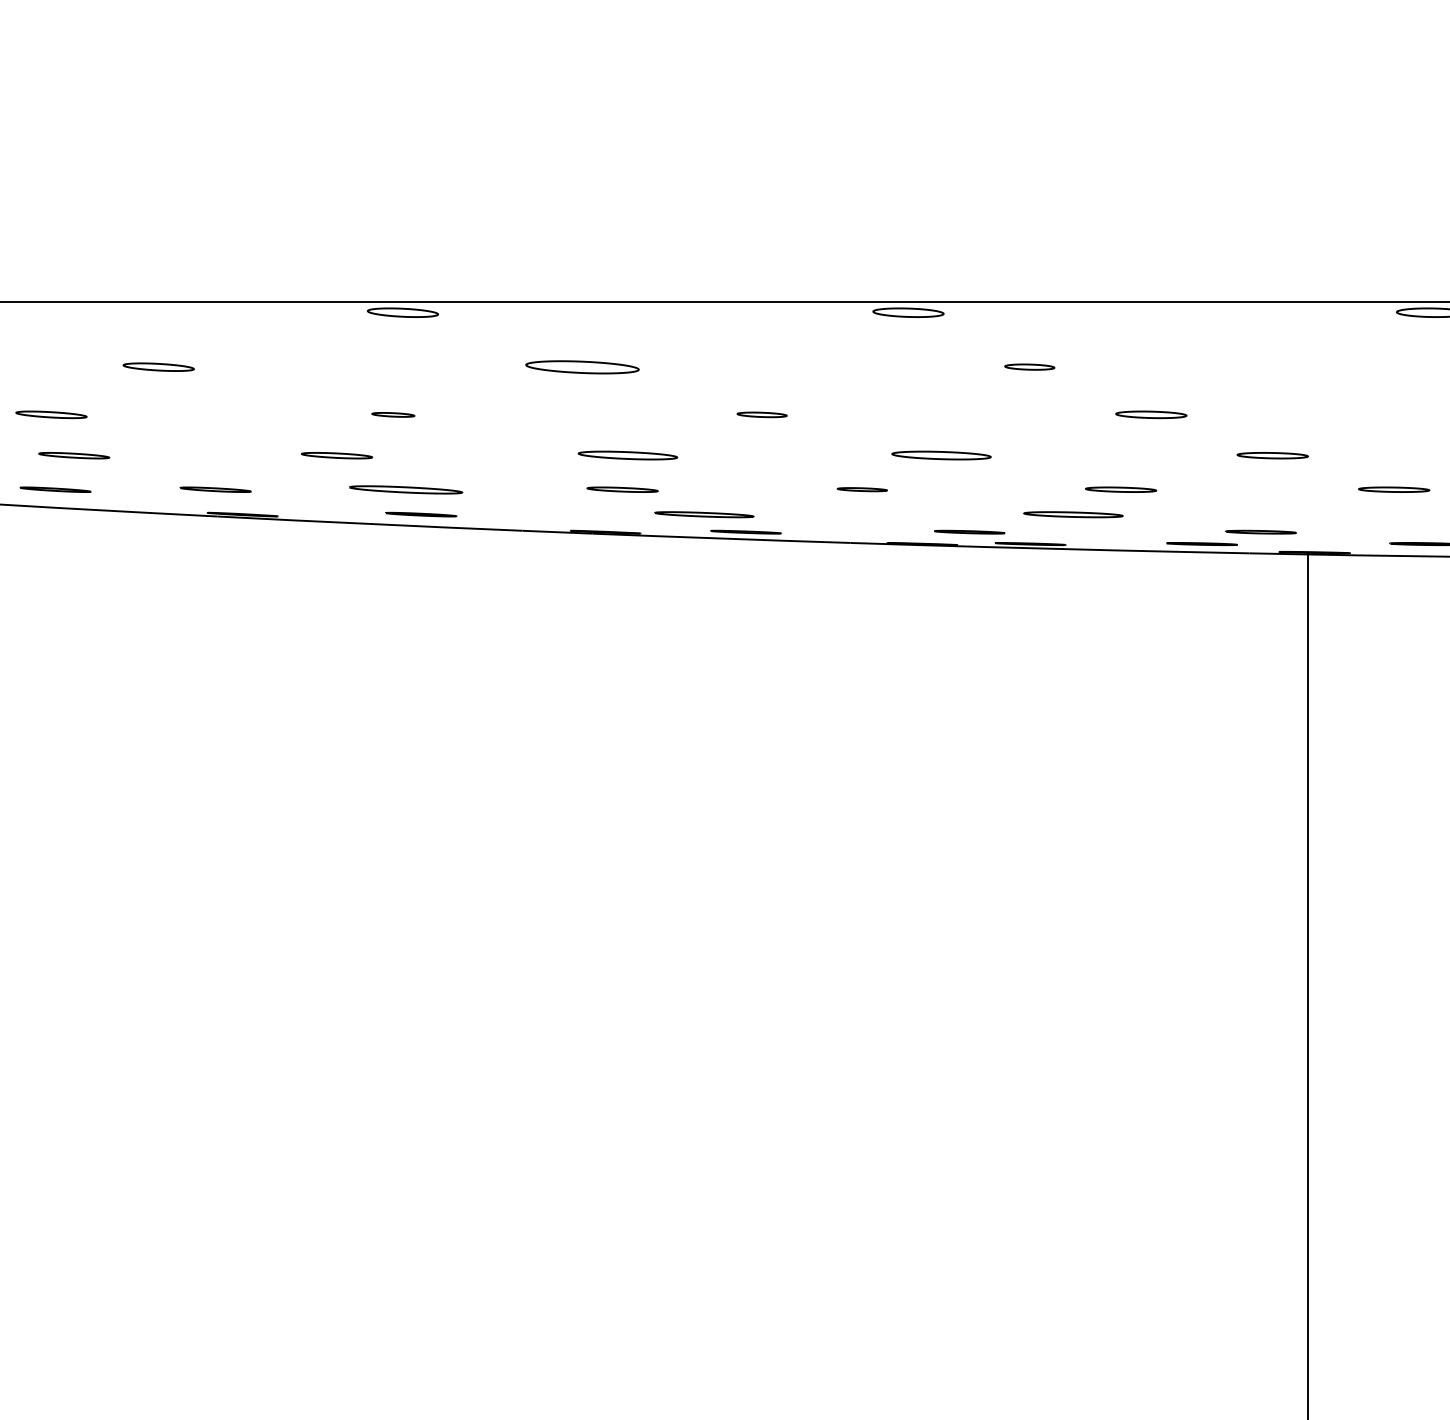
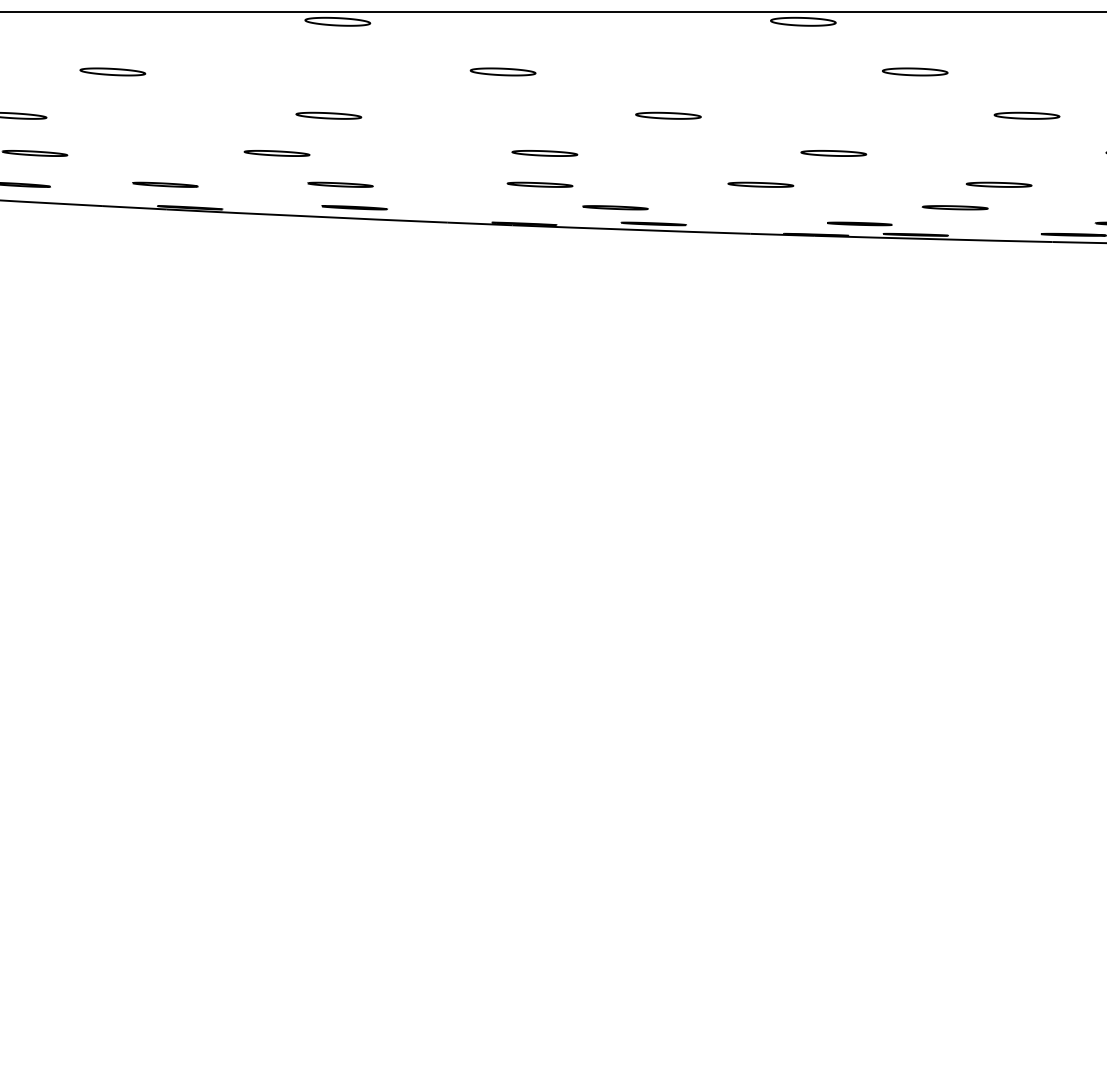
part: (582, 366) -> (503, 71), size x0.62
part: (1029, 366) -> (914, 71), size x1.43
part: (393, 414) -> (329, 115), size x1.67
part: (762, 414) -> (668, 115), size x1.43
part: (627, 455) -> (544, 153), size x0.71
part: (941, 455) -> (833, 153), size x0.71
part: (405, 489) -> (340, 184), size x0.62
part: (862, 489) -> (761, 184), size x1.43
part: (704, 514) -> (615, 207), size x0.71
part: (1073, 514) -> (955, 207), size x0.71

